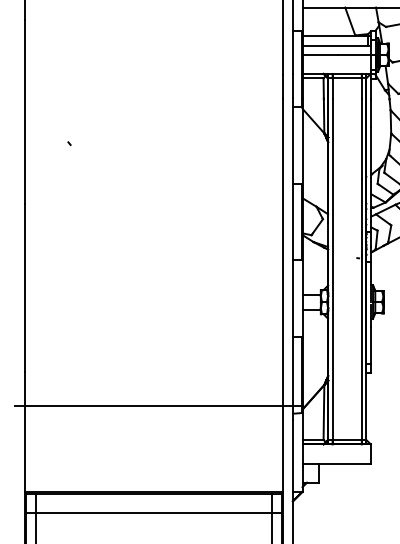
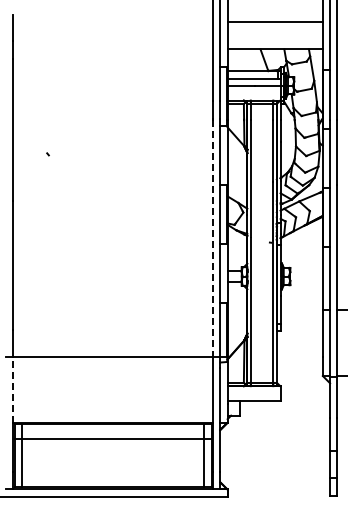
line: (282, 252) -> (212, 238), solid -> dashed
line: (24, 448) -> (13, 389), solid -> dashed

